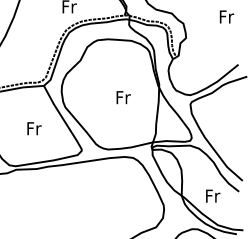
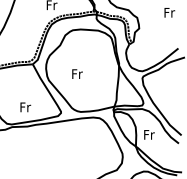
text: (123, 96) -> (77, 73), moved
text: (34, 128) -> (25, 107), moved
text: (213, 195) -> (149, 134), moved

